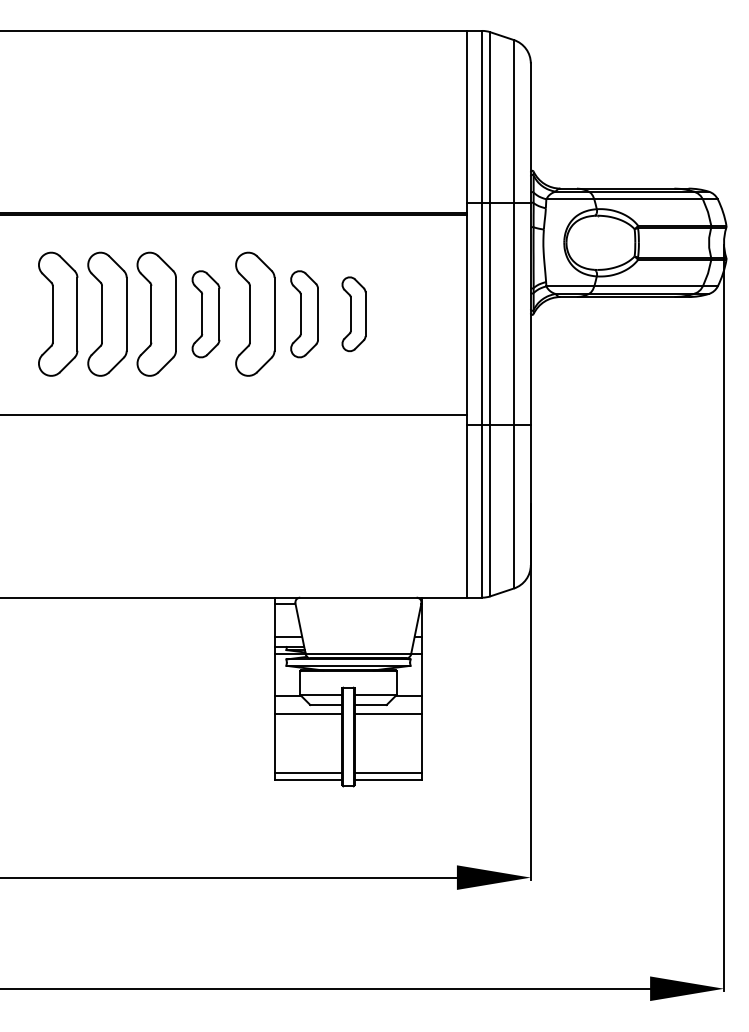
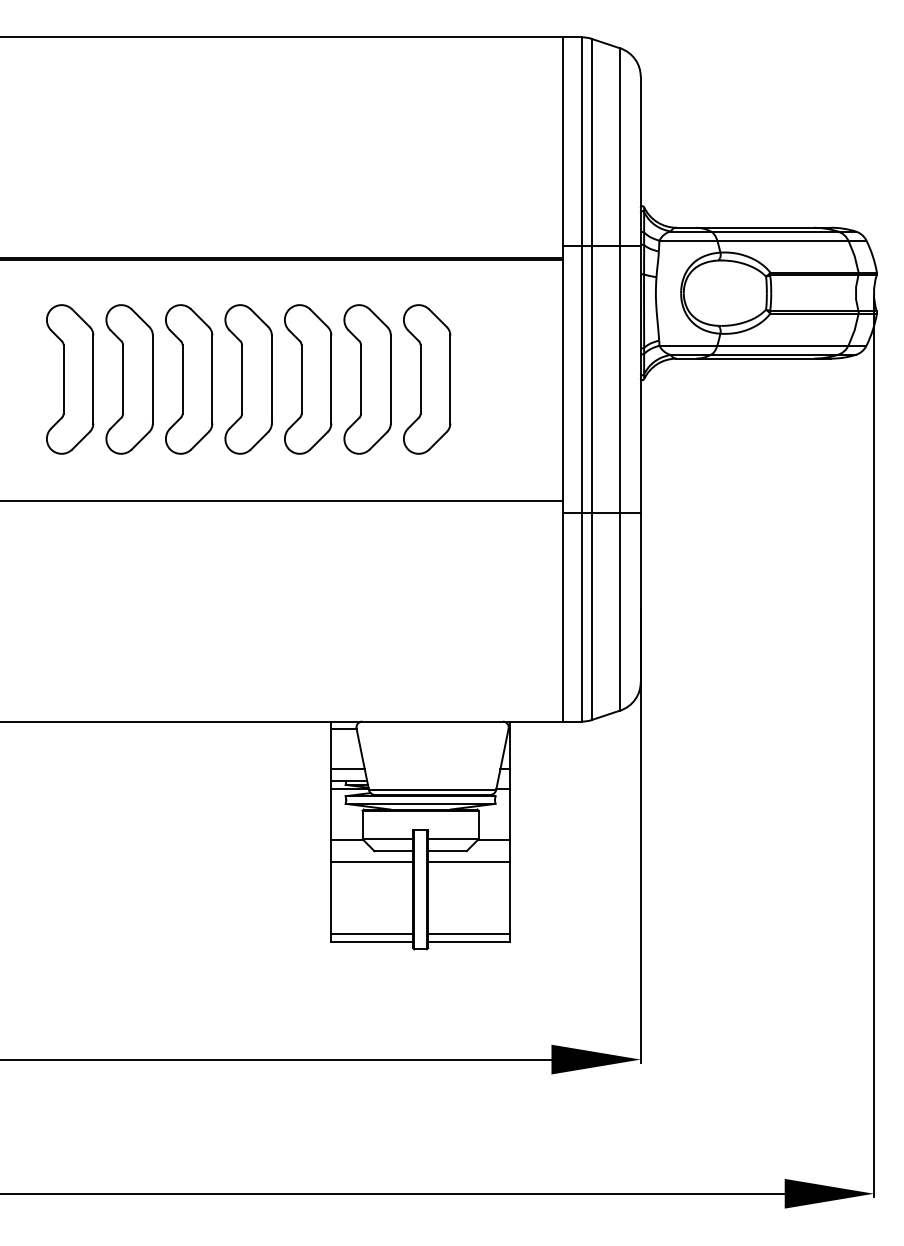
part: (205, 314) -> (248, 379), size x1.43
part: (304, 314) -> (367, 379), size x1.43
part: (354, 314) -> (427, 379), size x1.67

